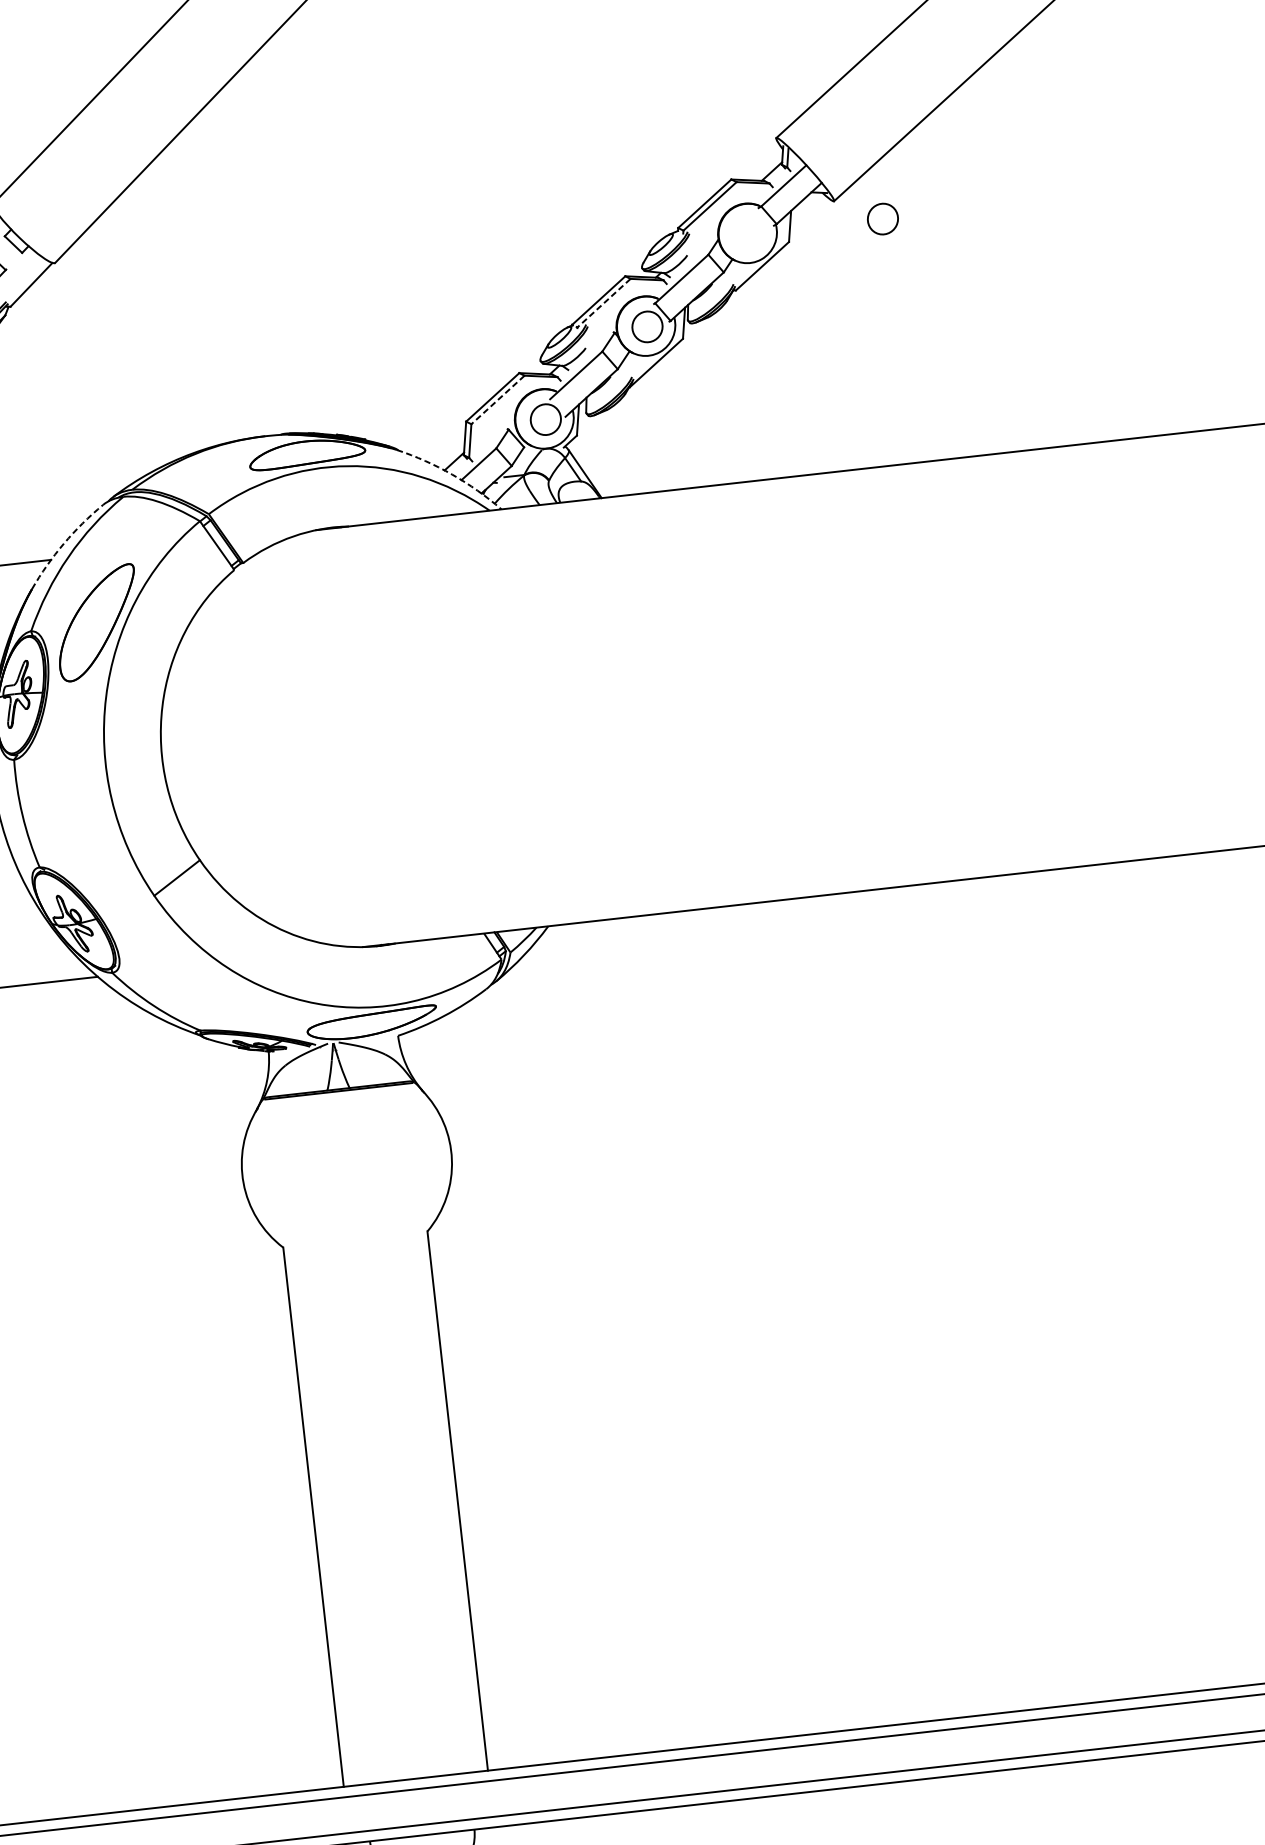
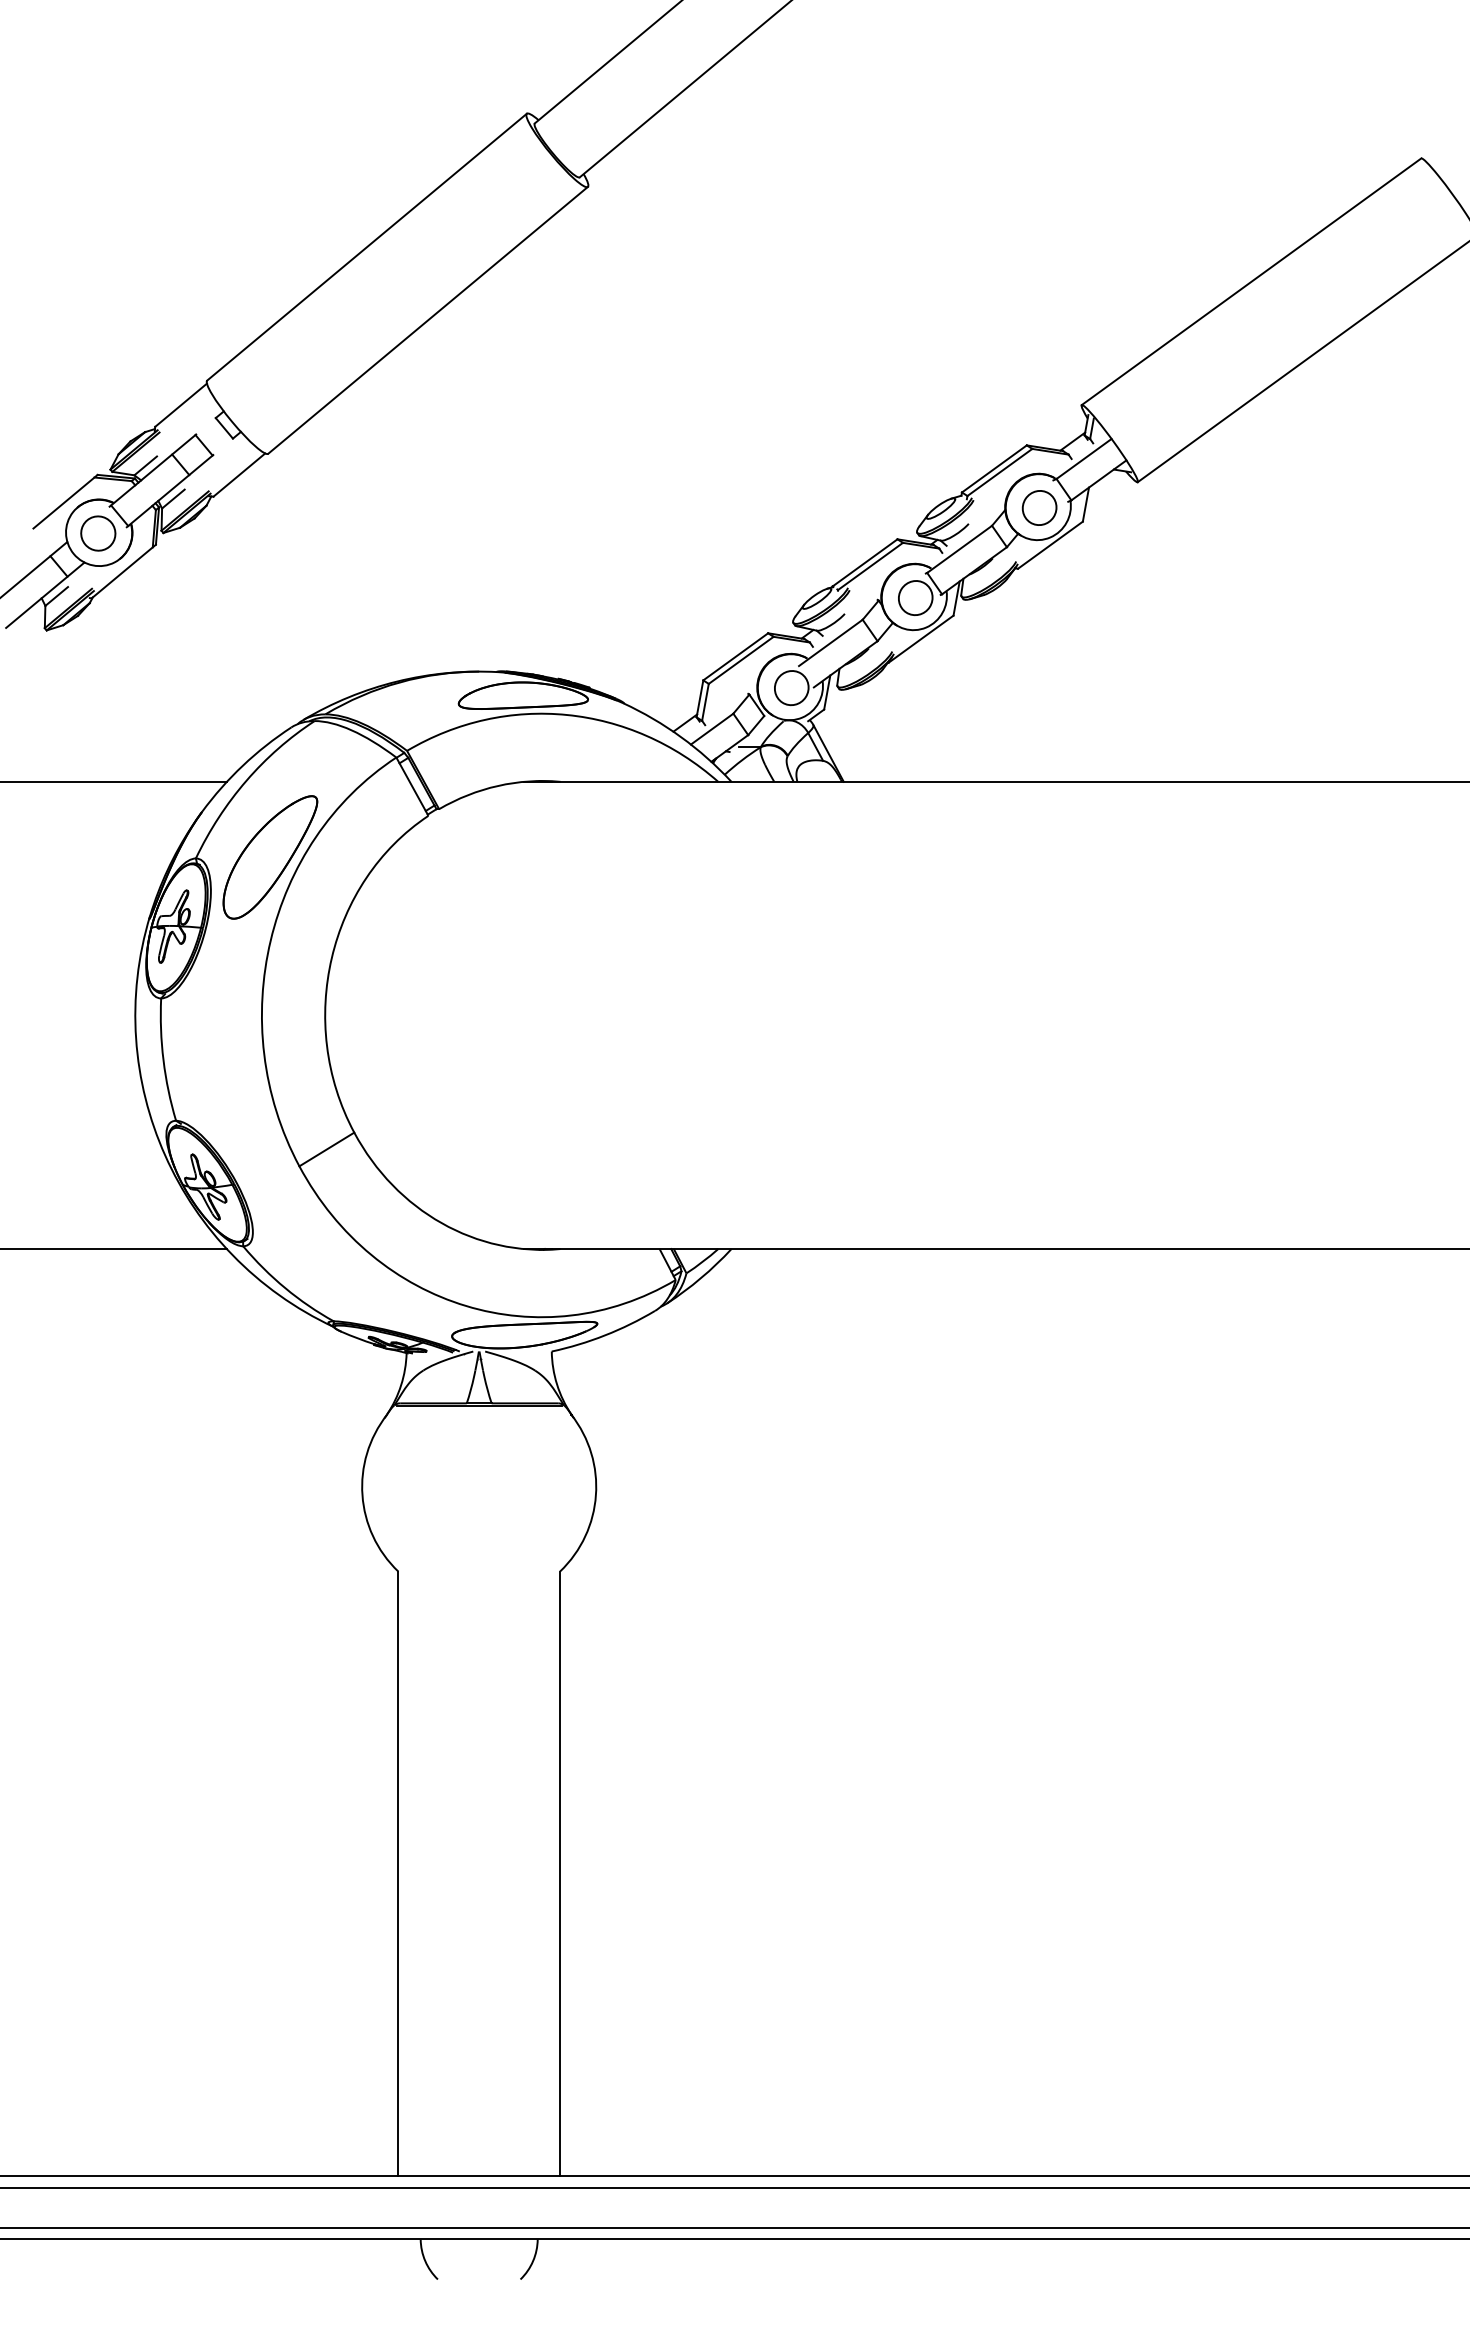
part: (882, 218) -> (1039, 507), moved
line: (603, 303) -> (870, 566), dashed -> solid
line: (497, 400) -> (740, 660), dashed -> solid
arc: (452, 474) -> (681, 737), dashed -> solid
arc: (63, 543) -> (242, 765), dashed -> solid

